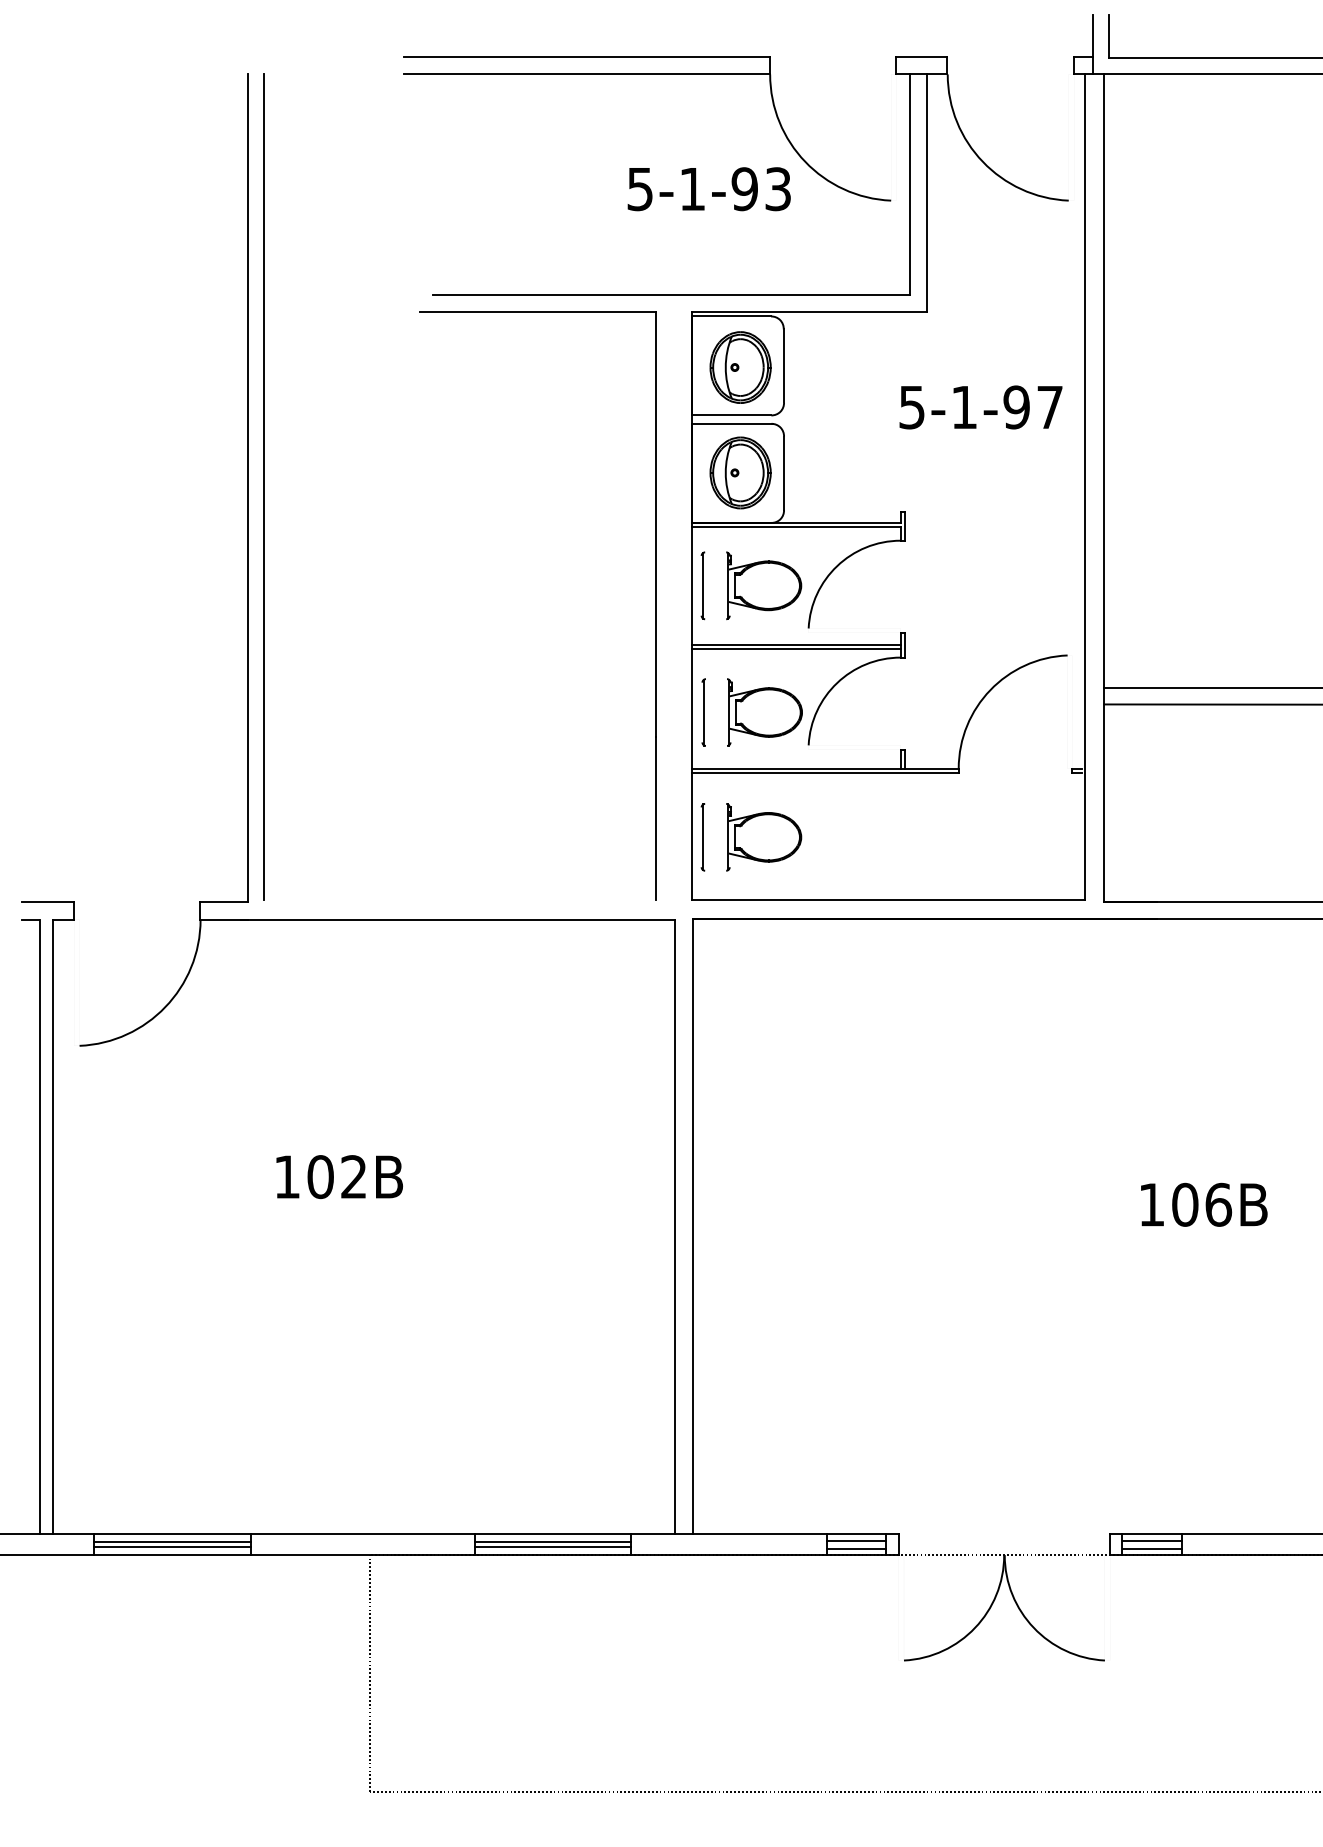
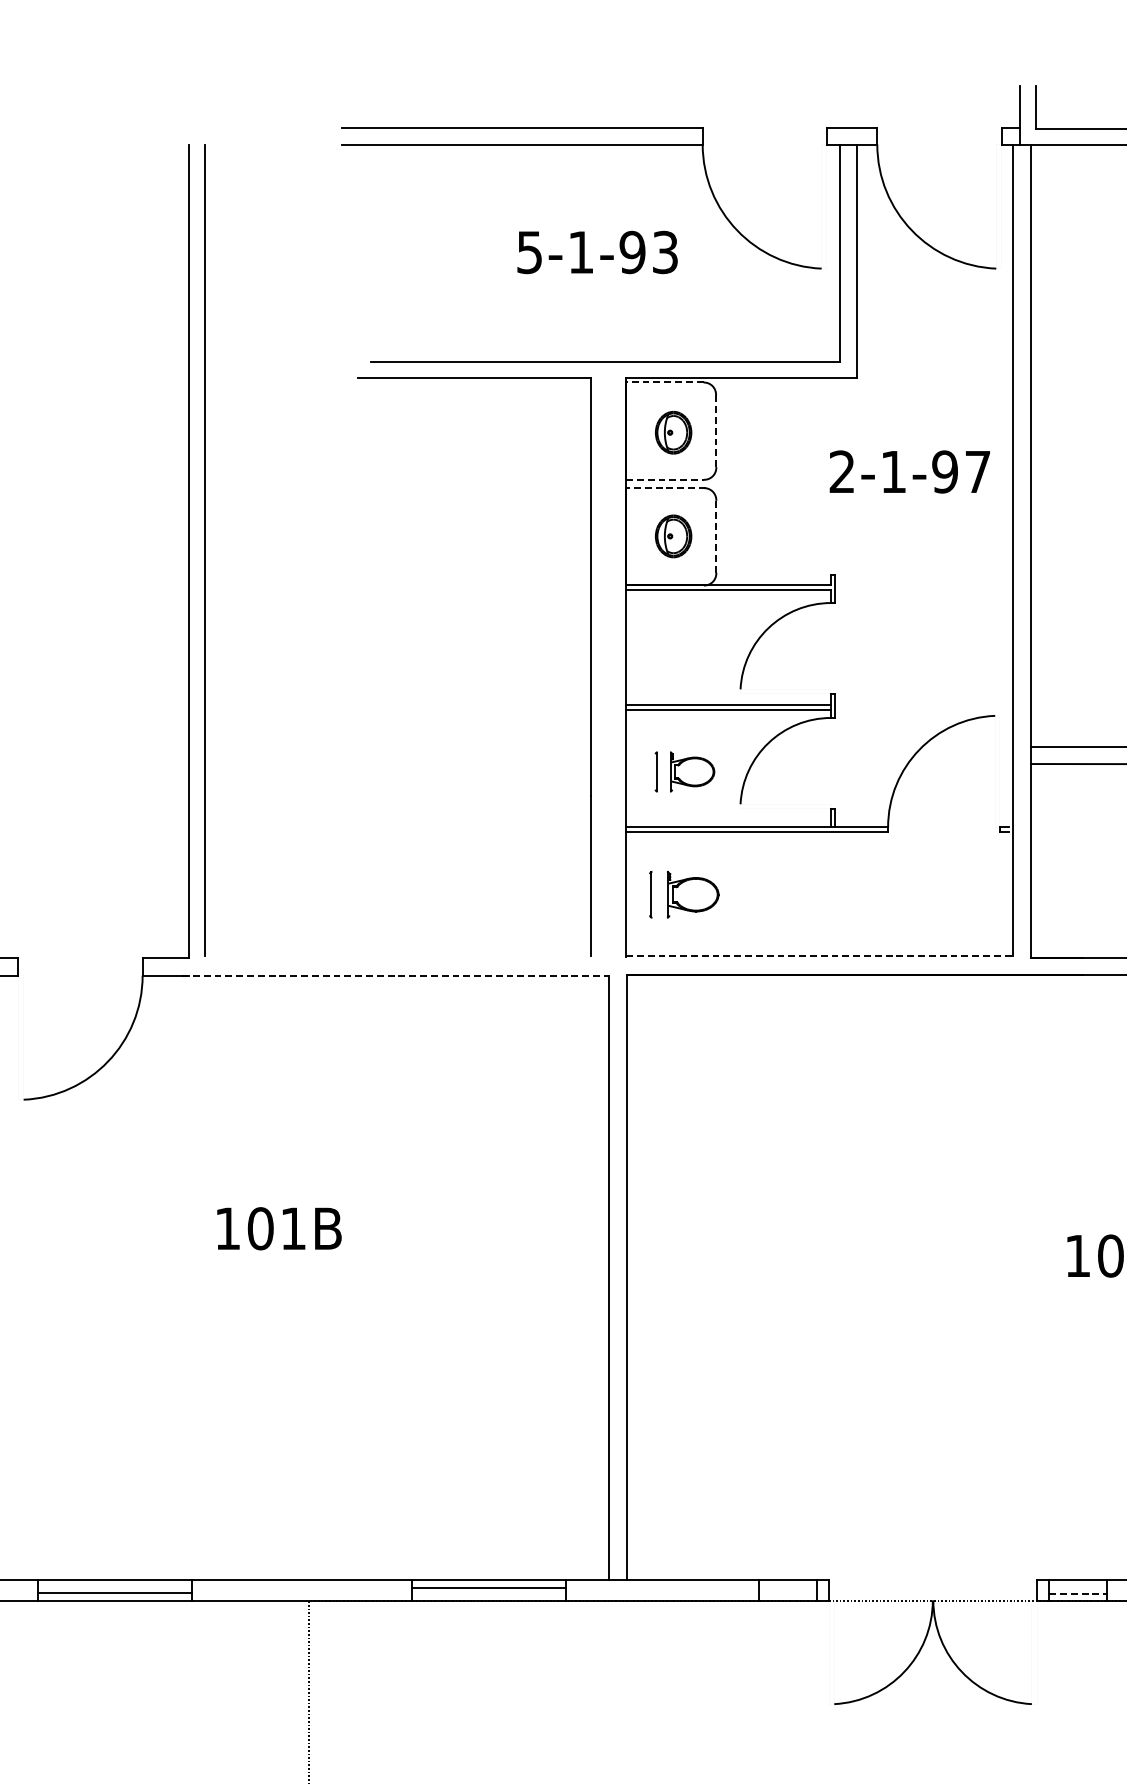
text: (708, 189) -> (596, 252), moved
line: (731, 316) -> (664, 382), solid -> dashed
line: (784, 365) -> (716, 430), solid -> dashed
part: (740, 367) -> (673, 432), size x0.6
text: (911, 407) -> (841, 472), 5-1-97 -> 2-1-97
line: (731, 415) -> (664, 479), solid -> dashed
line: (732, 423) -> (665, 487), solid -> dashed
part: (740, 472) -> (673, 535), size x0.6
line: (784, 473) -> (716, 536), solid -> dashed
part: (751, 585) -> (684, 647), removed
part: (751, 712) -> (684, 771), size x0.6
part: (751, 837) -> (684, 894), size x0.7
line: (888, 899) -> (819, 955), solid -> dashed
line: (458, 919) -> (396, 975), solid -> dashed
text: (353, 1176) -> (292, 1228), 102B -> 101B
line: (856, 1540) -> (787, 1586), removed
line: (1151, 1541) -> (1077, 1587), removed
line: (172, 1542) -> (115, 1588), removed
line: (552, 1547) -> (488, 1593), removed
line: (856, 1548) -> (787, 1593), removed
line: (1152, 1548) -> (1078, 1593), solid -> dashed

